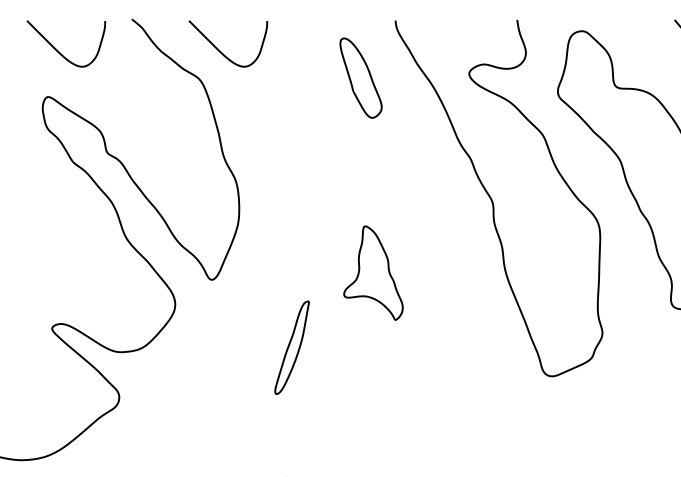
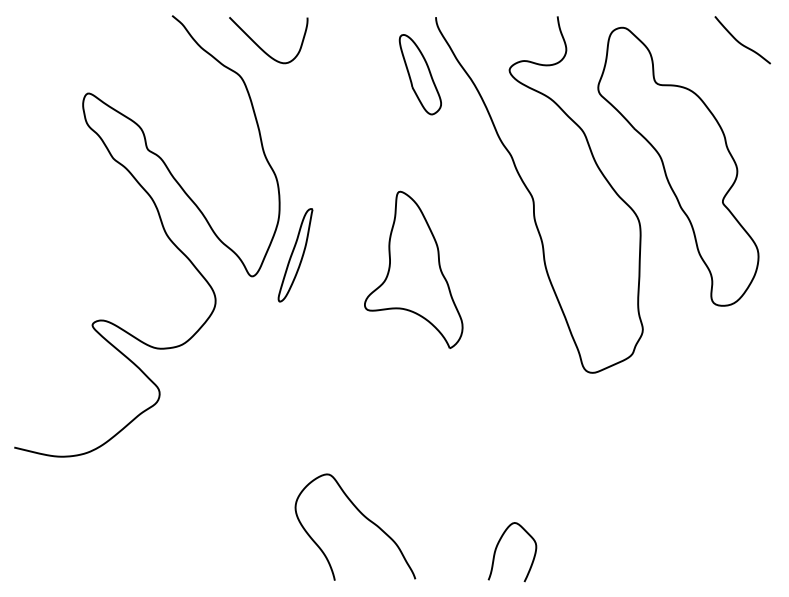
curve: (59, 50) -> (99, 47), removed
part: (360, 77) -> (419, 74), moved
part: (373, 272) -> (413, 269), size x1.67
part: (292, 347) -> (295, 255), moved

